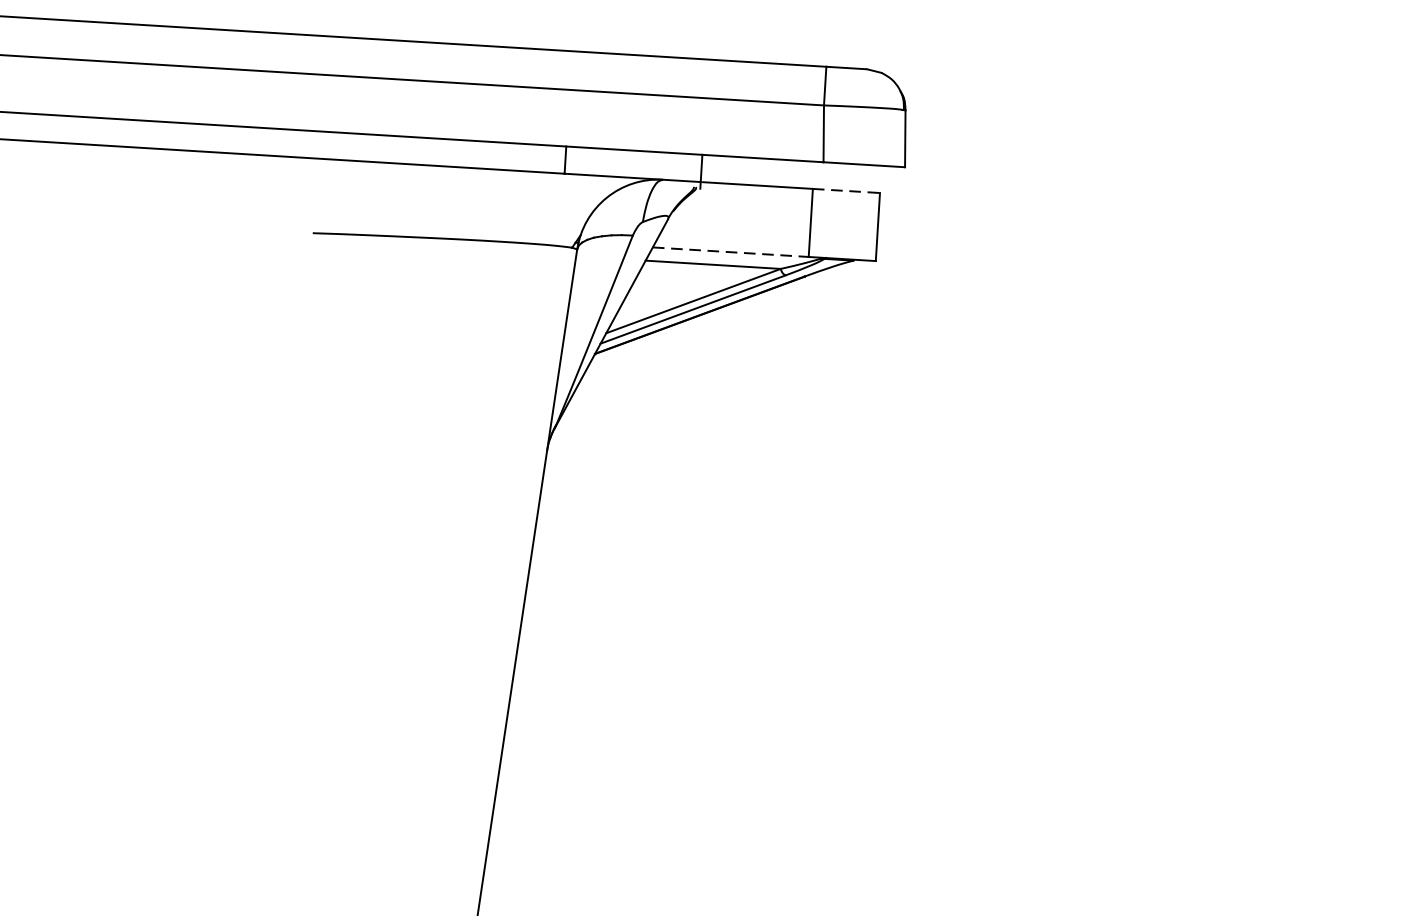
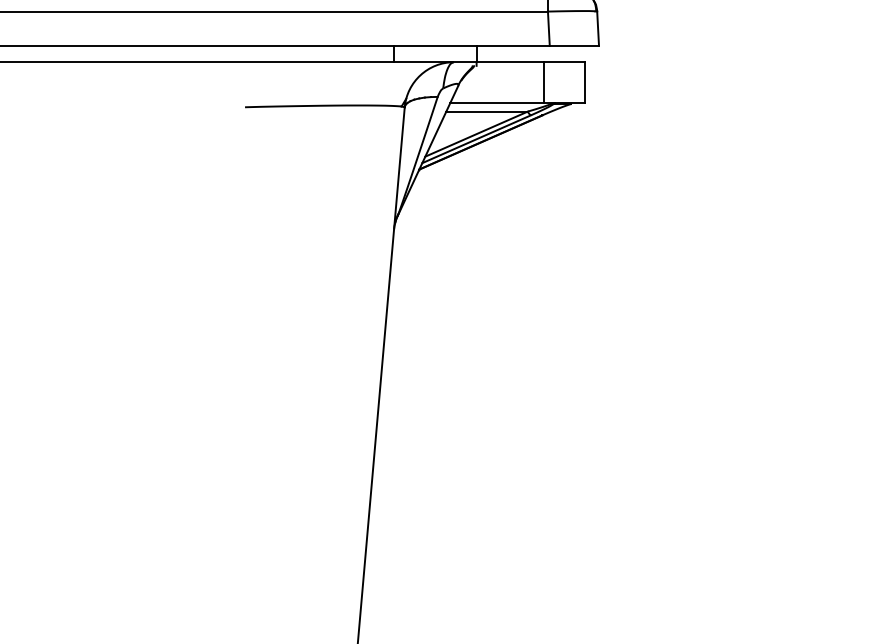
line: (847, 191) -> (565, 62), dashed -> solid
line: (731, 252) -> (497, 103), dashed -> solid

